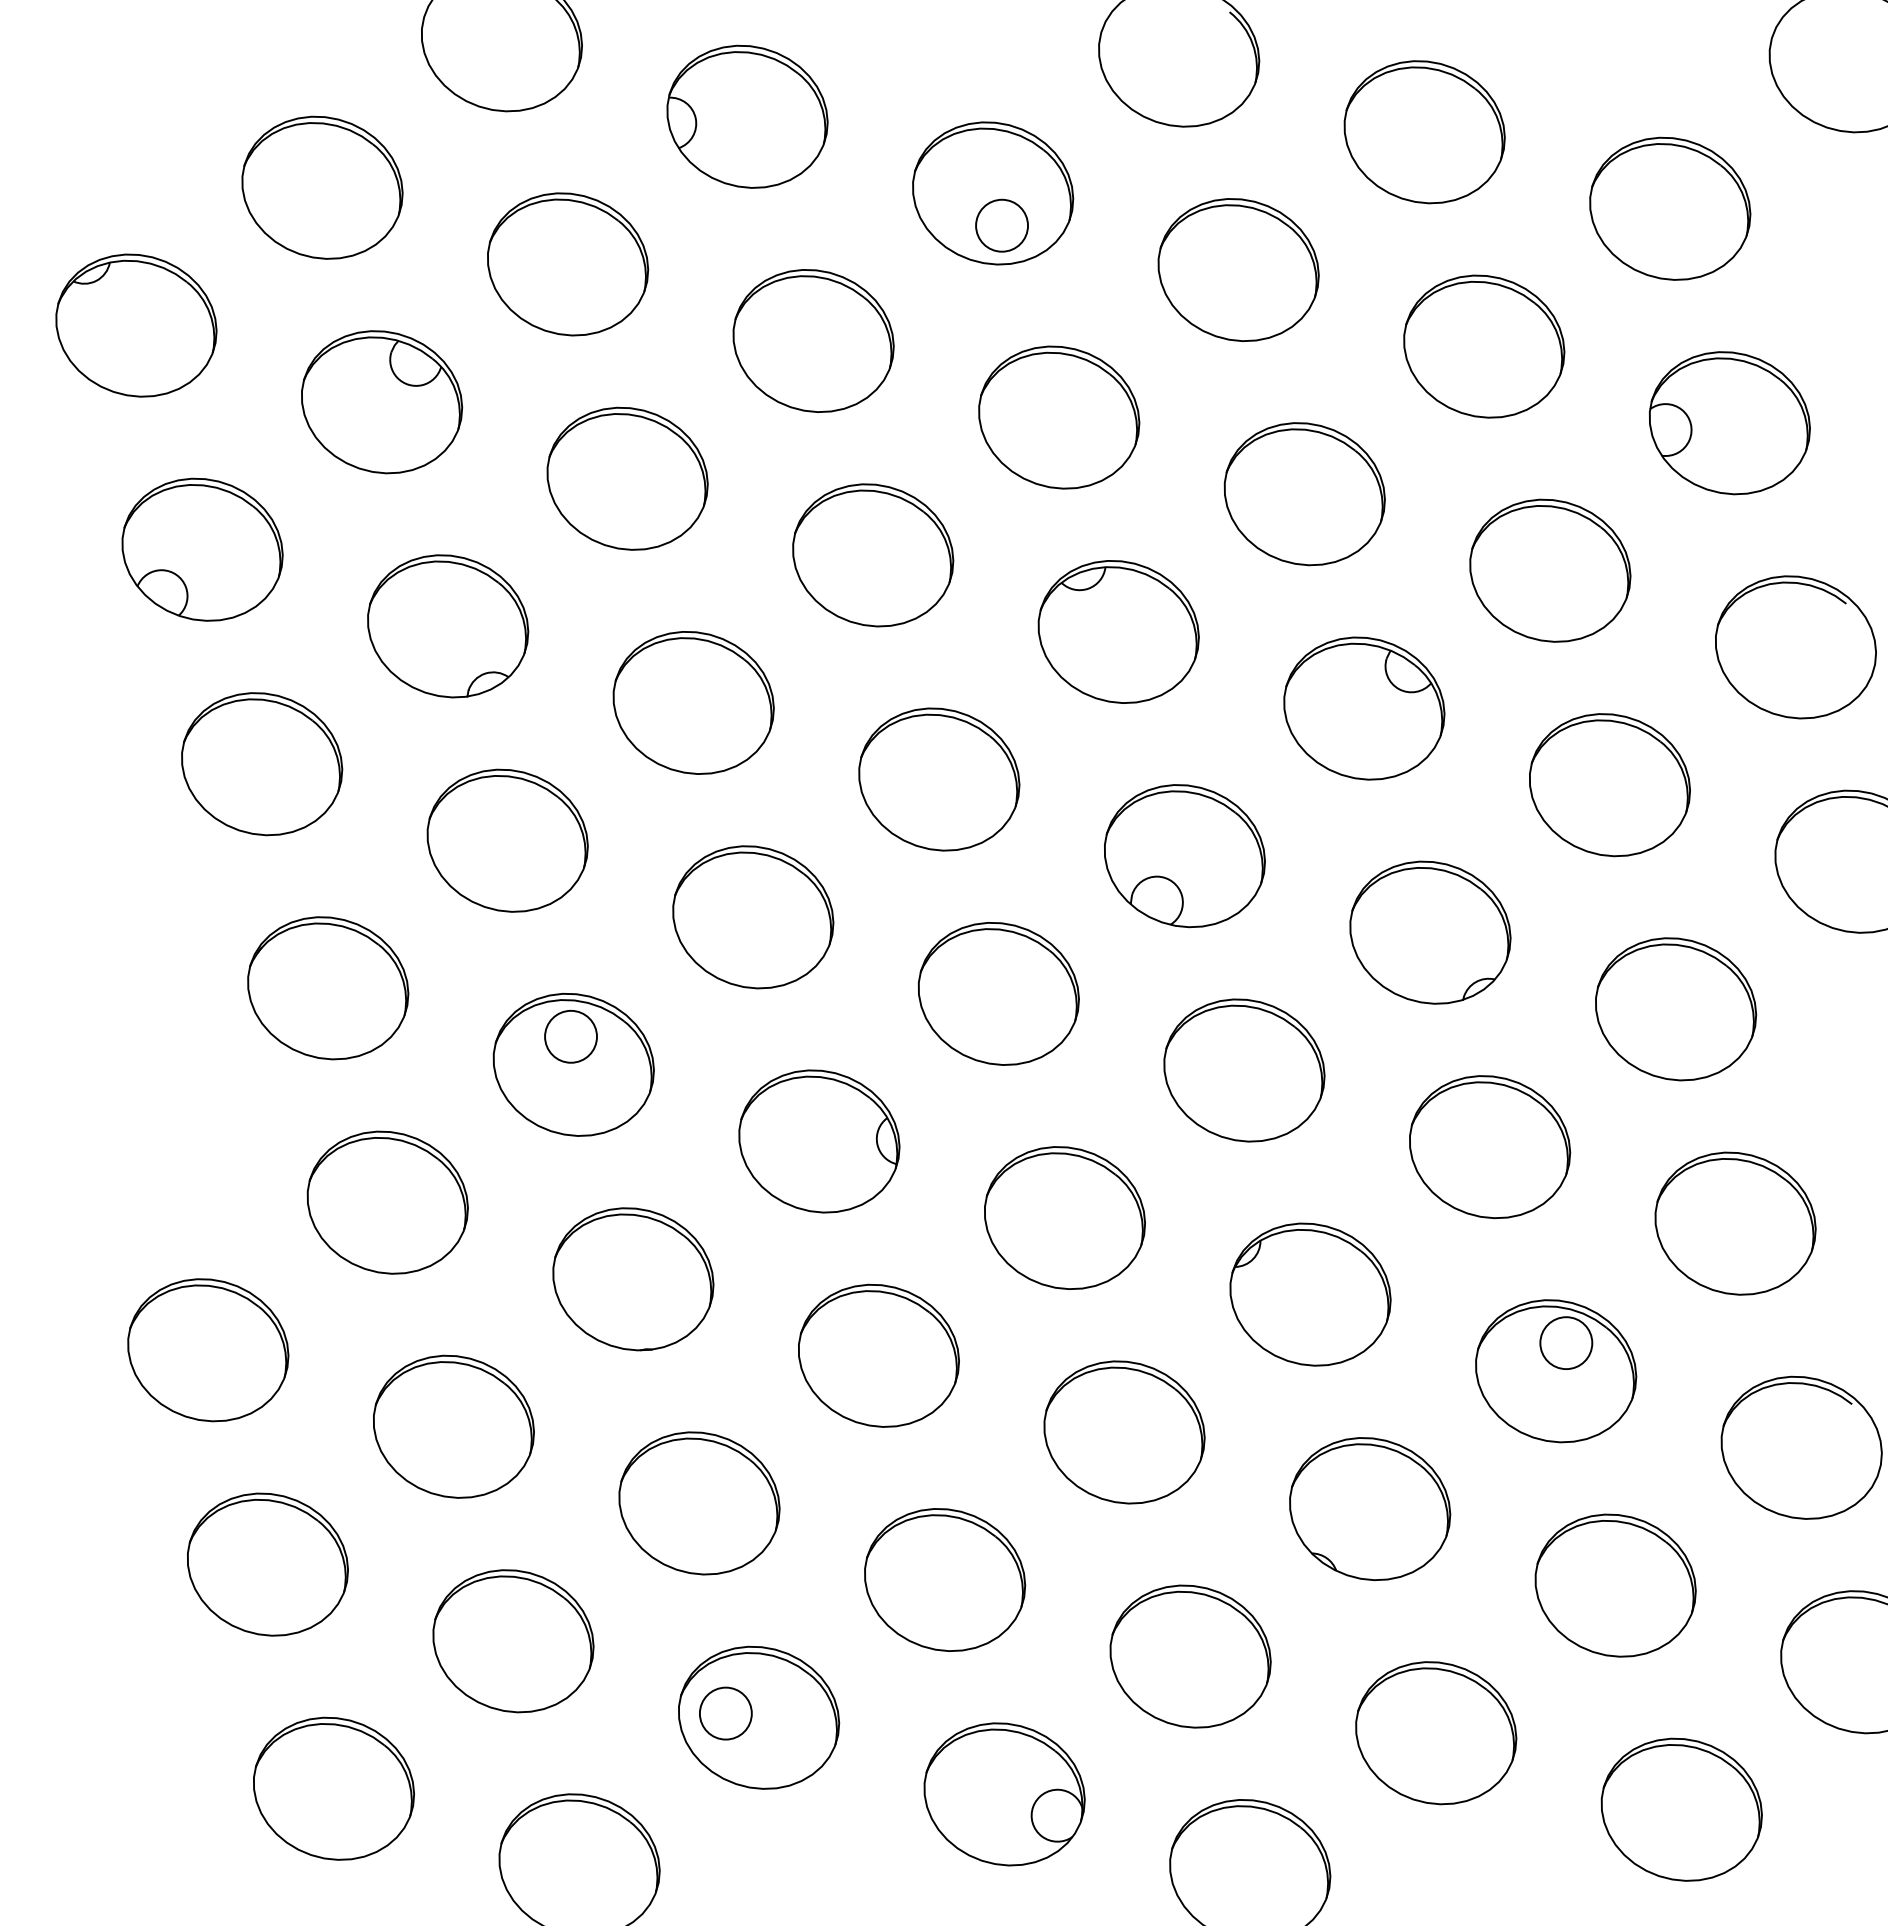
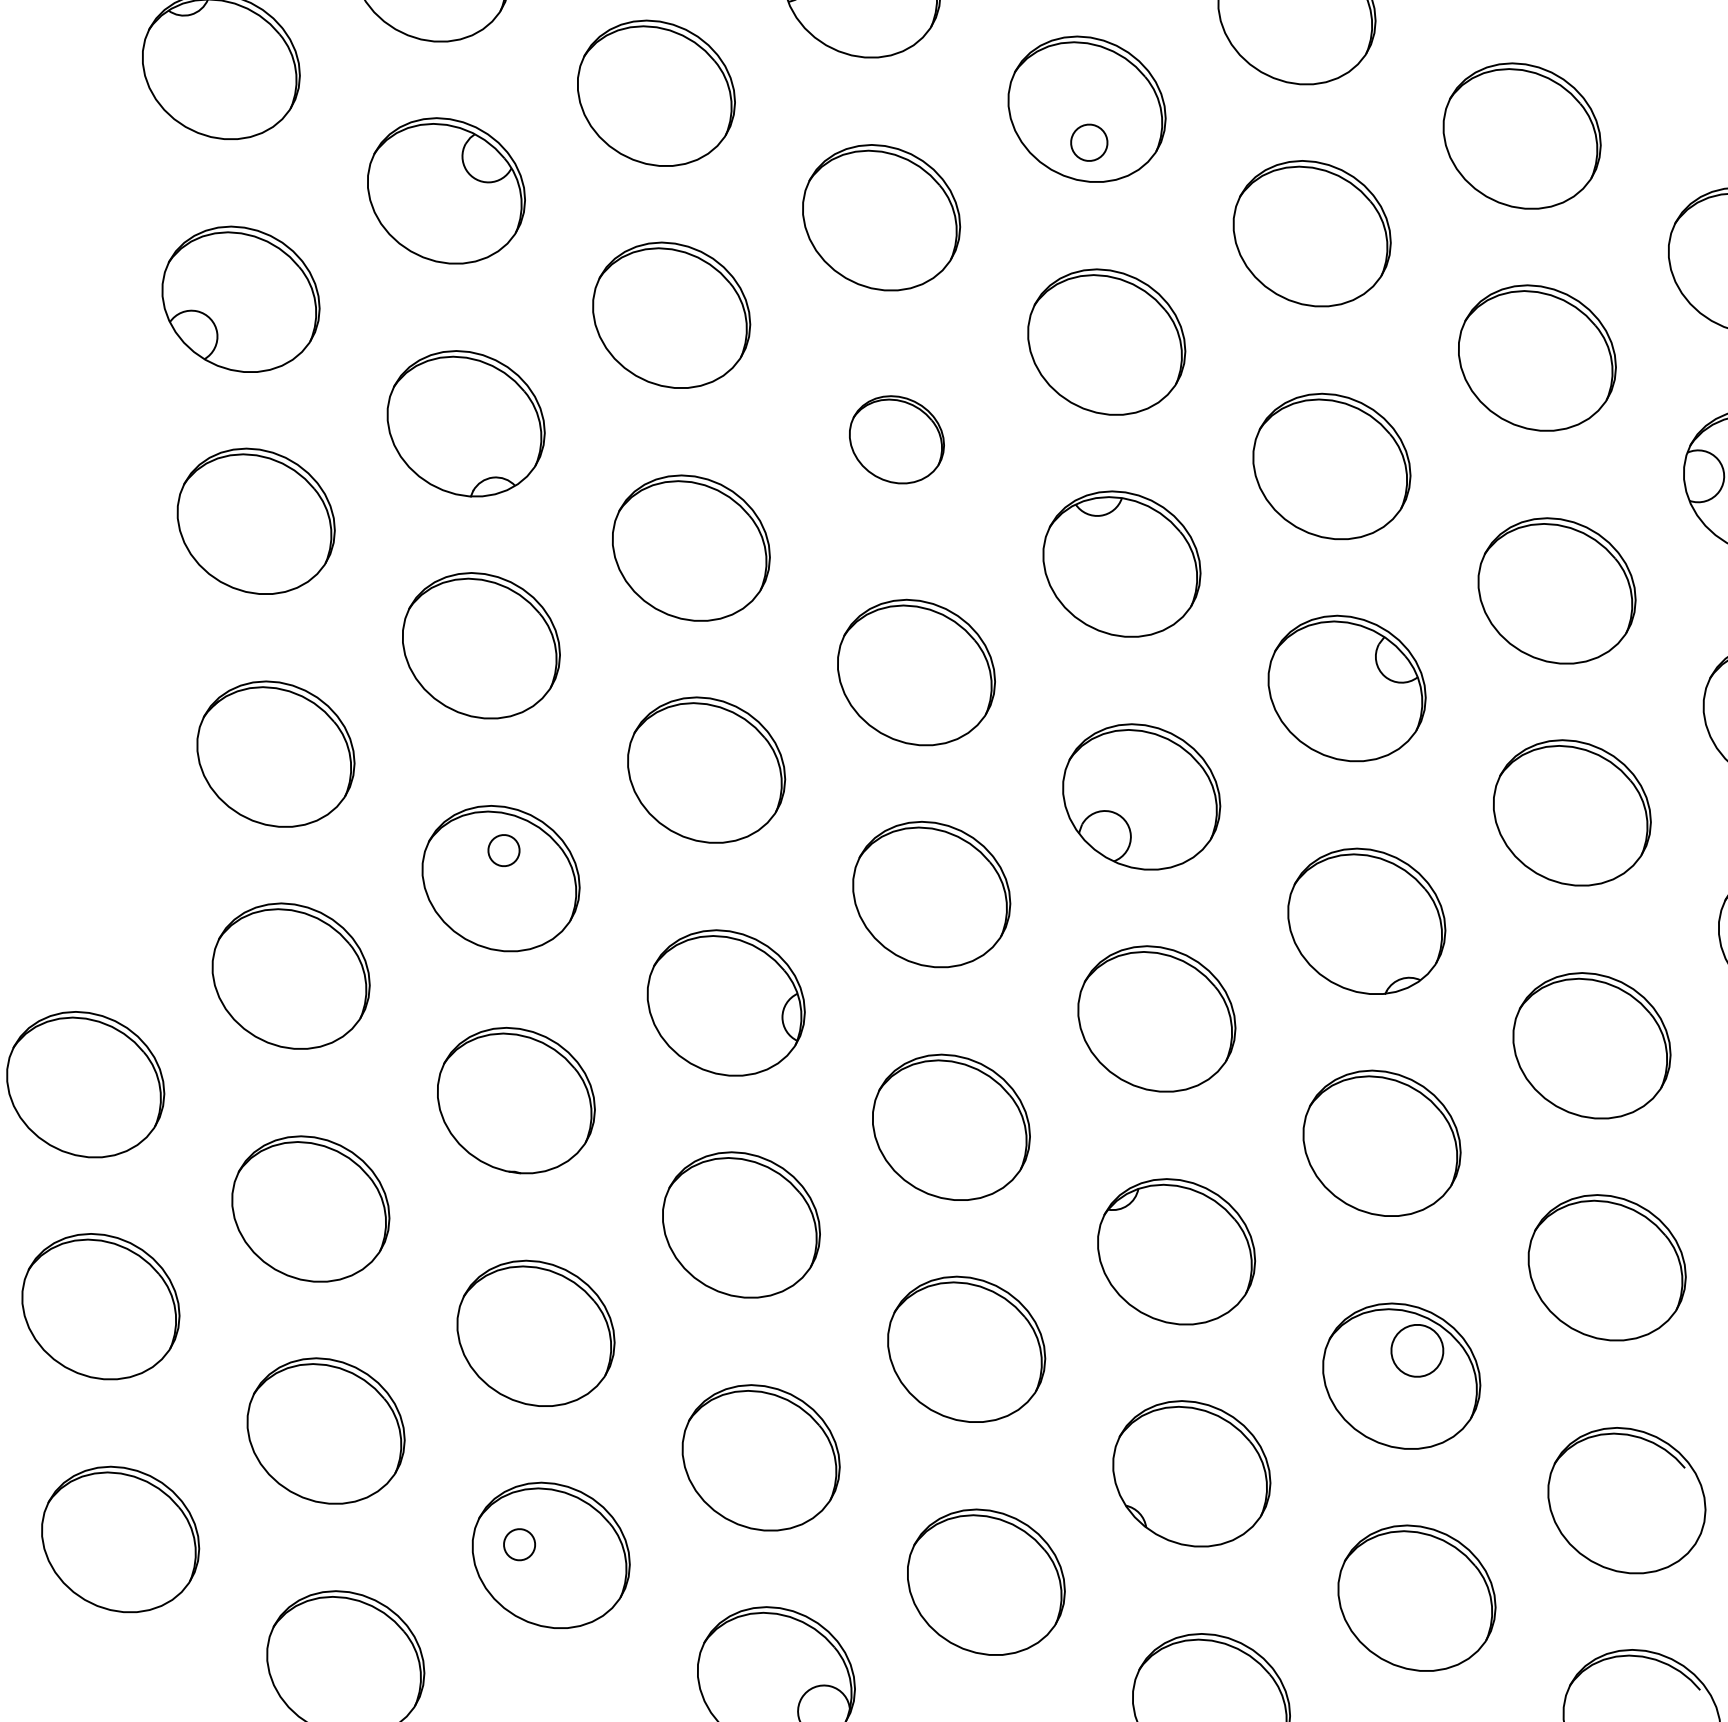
circle: (1002, 225) -> (1089, 142), size x0.7
part: (873, 555) -> (897, 439), size x0.6
circle: (571, 1036) -> (504, 850), size x0.6
circle: (725, 1713) -> (519, 1544), size x0.6

